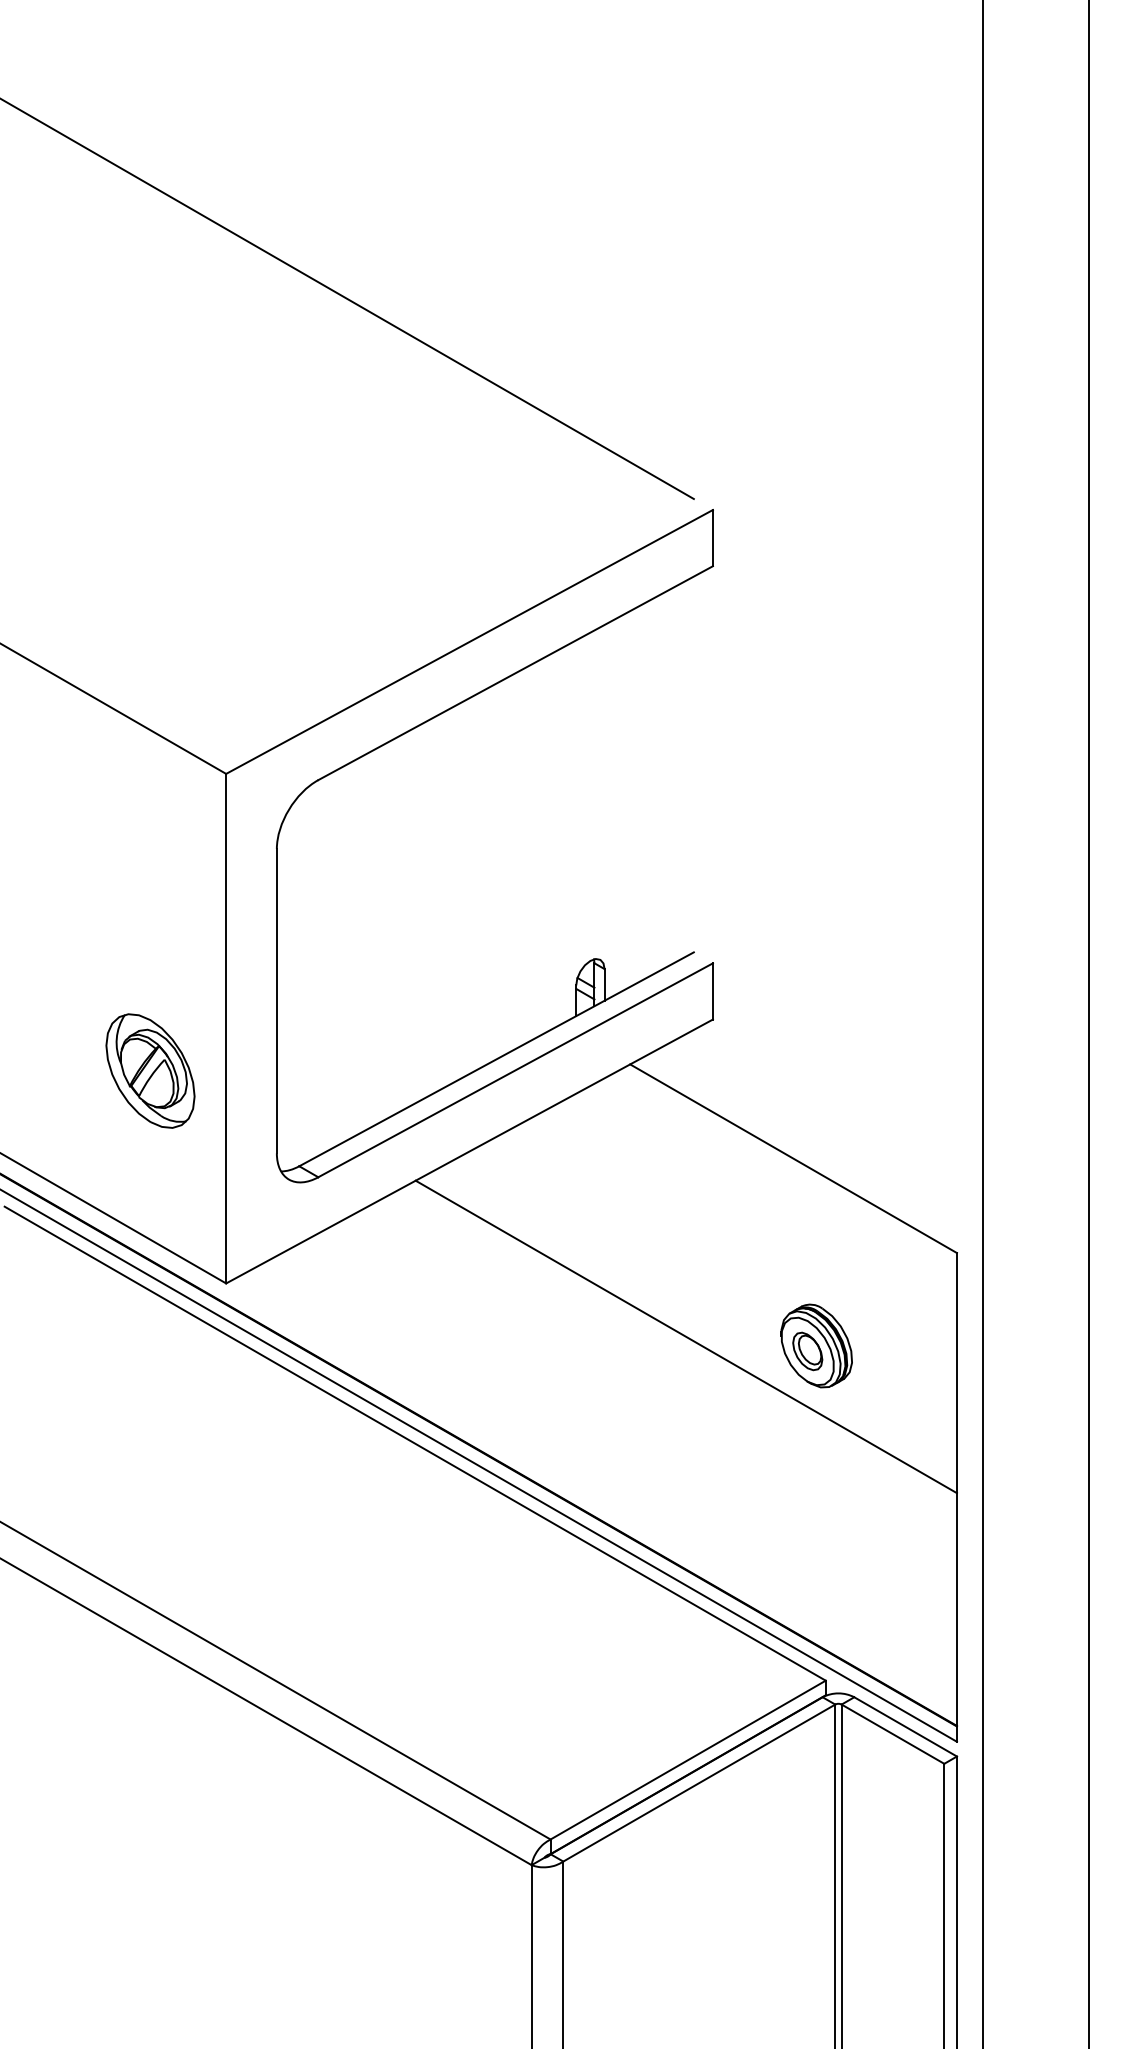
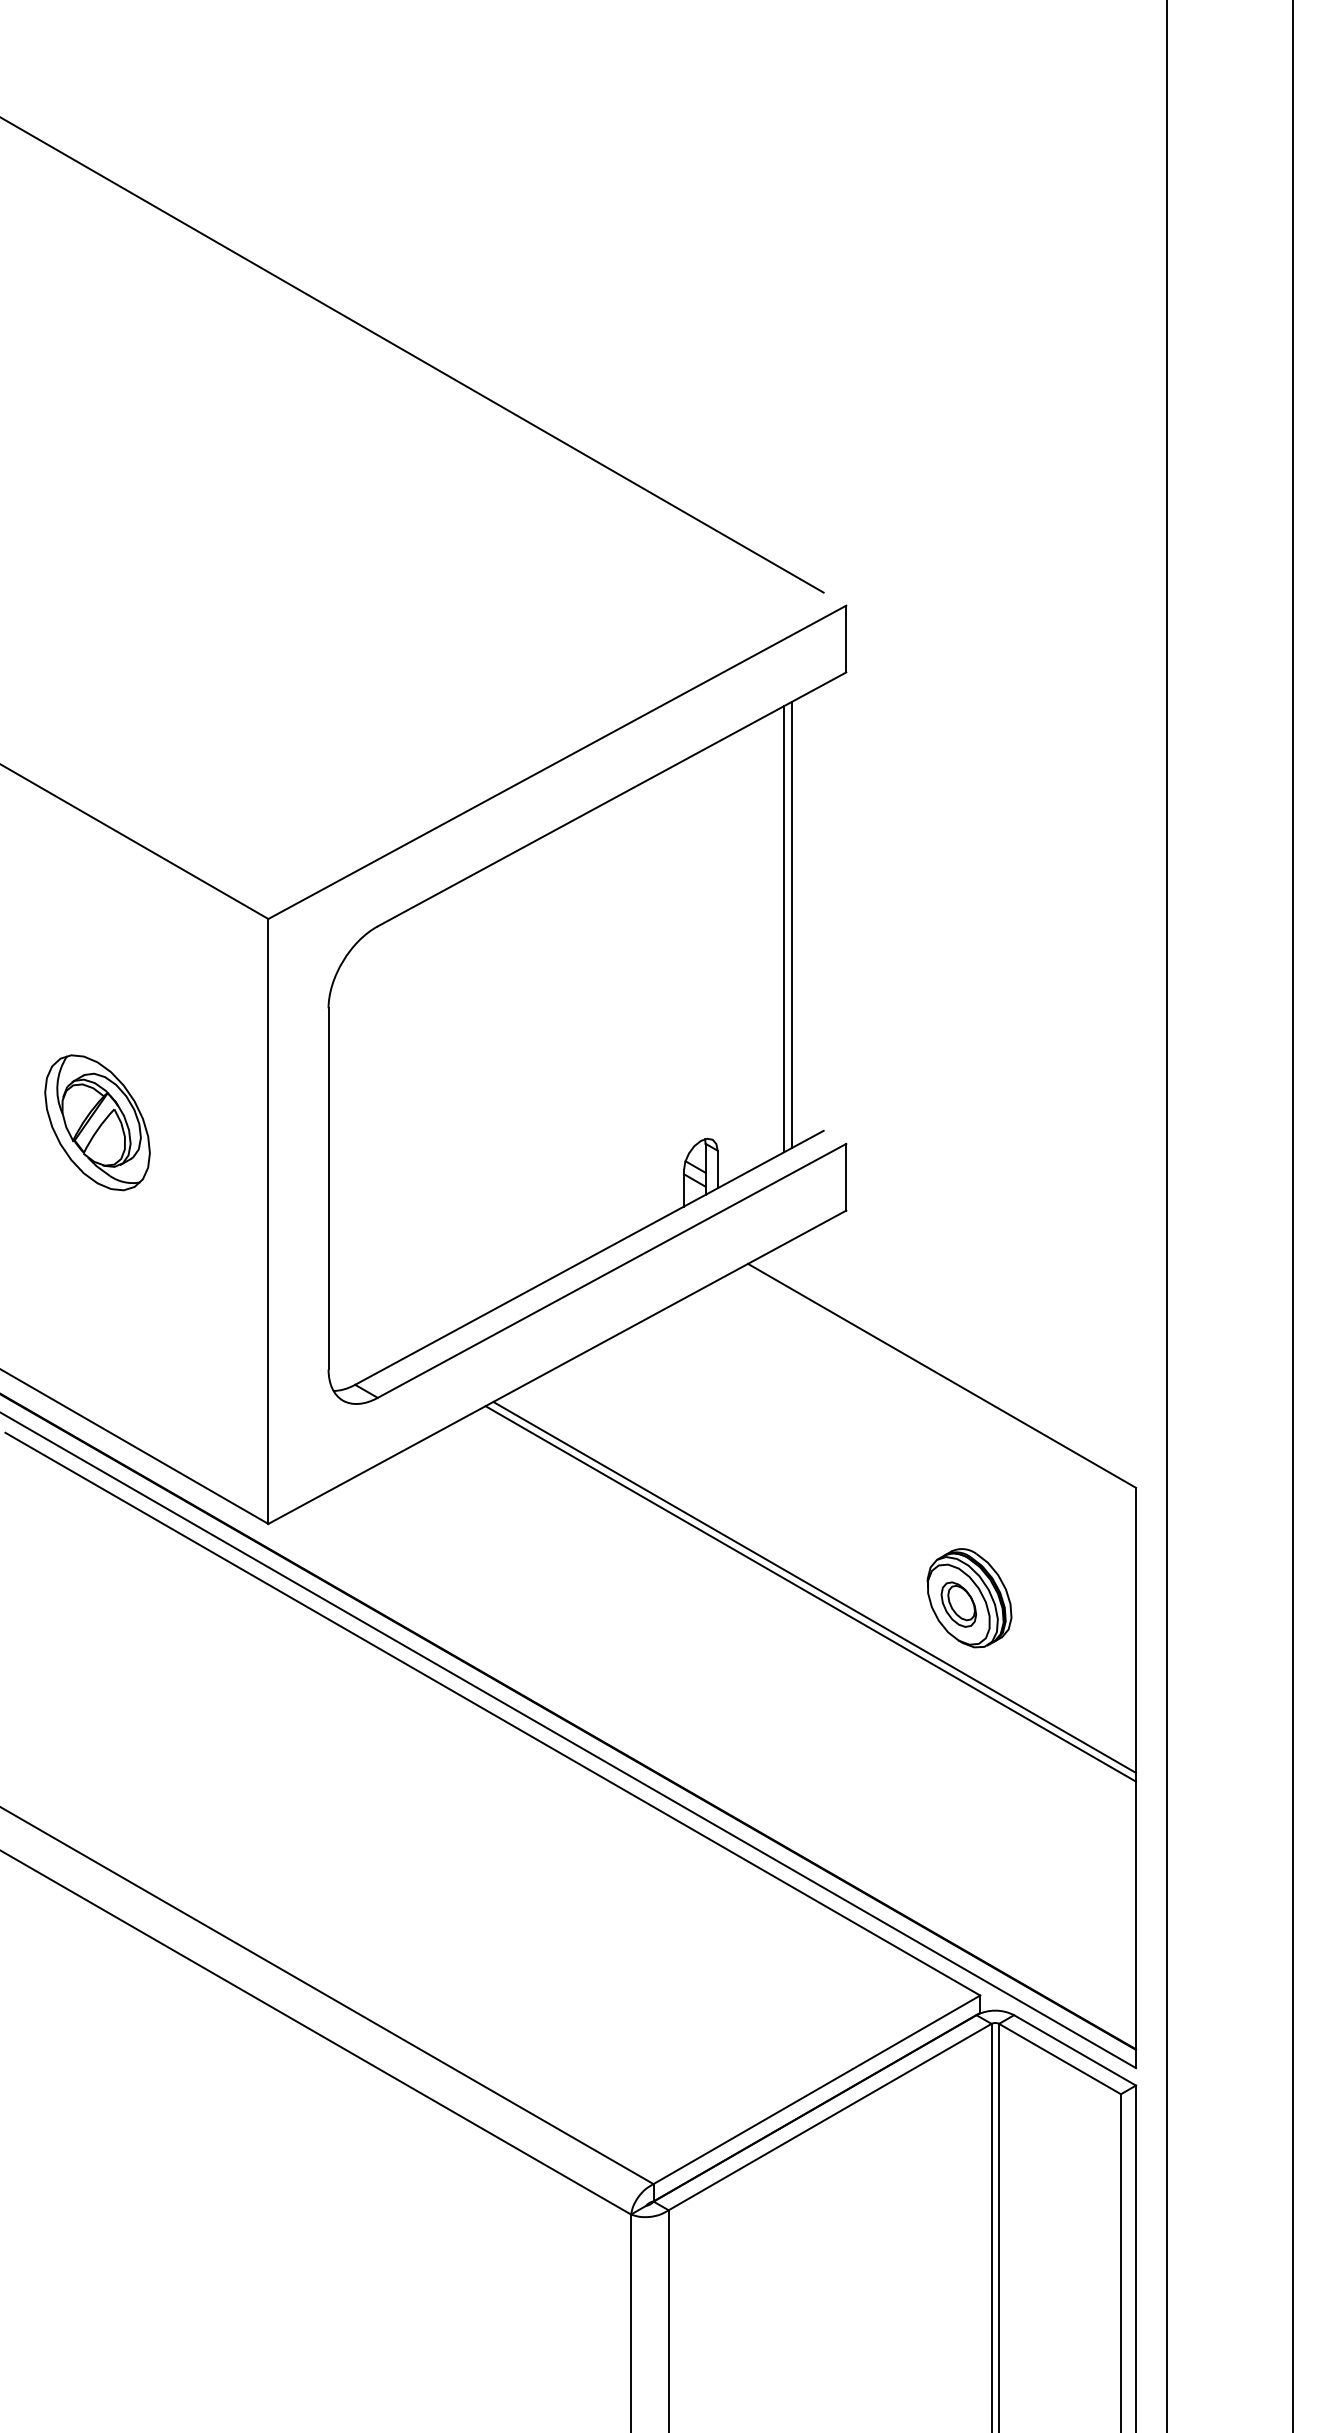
line: (667, 778) -> (792, 924), added
line: (660, 782) -> (784, 929), added
part: (150, 1070) -> (97, 1122), moved
line: (682, 1342) -> (810, 1593), added

